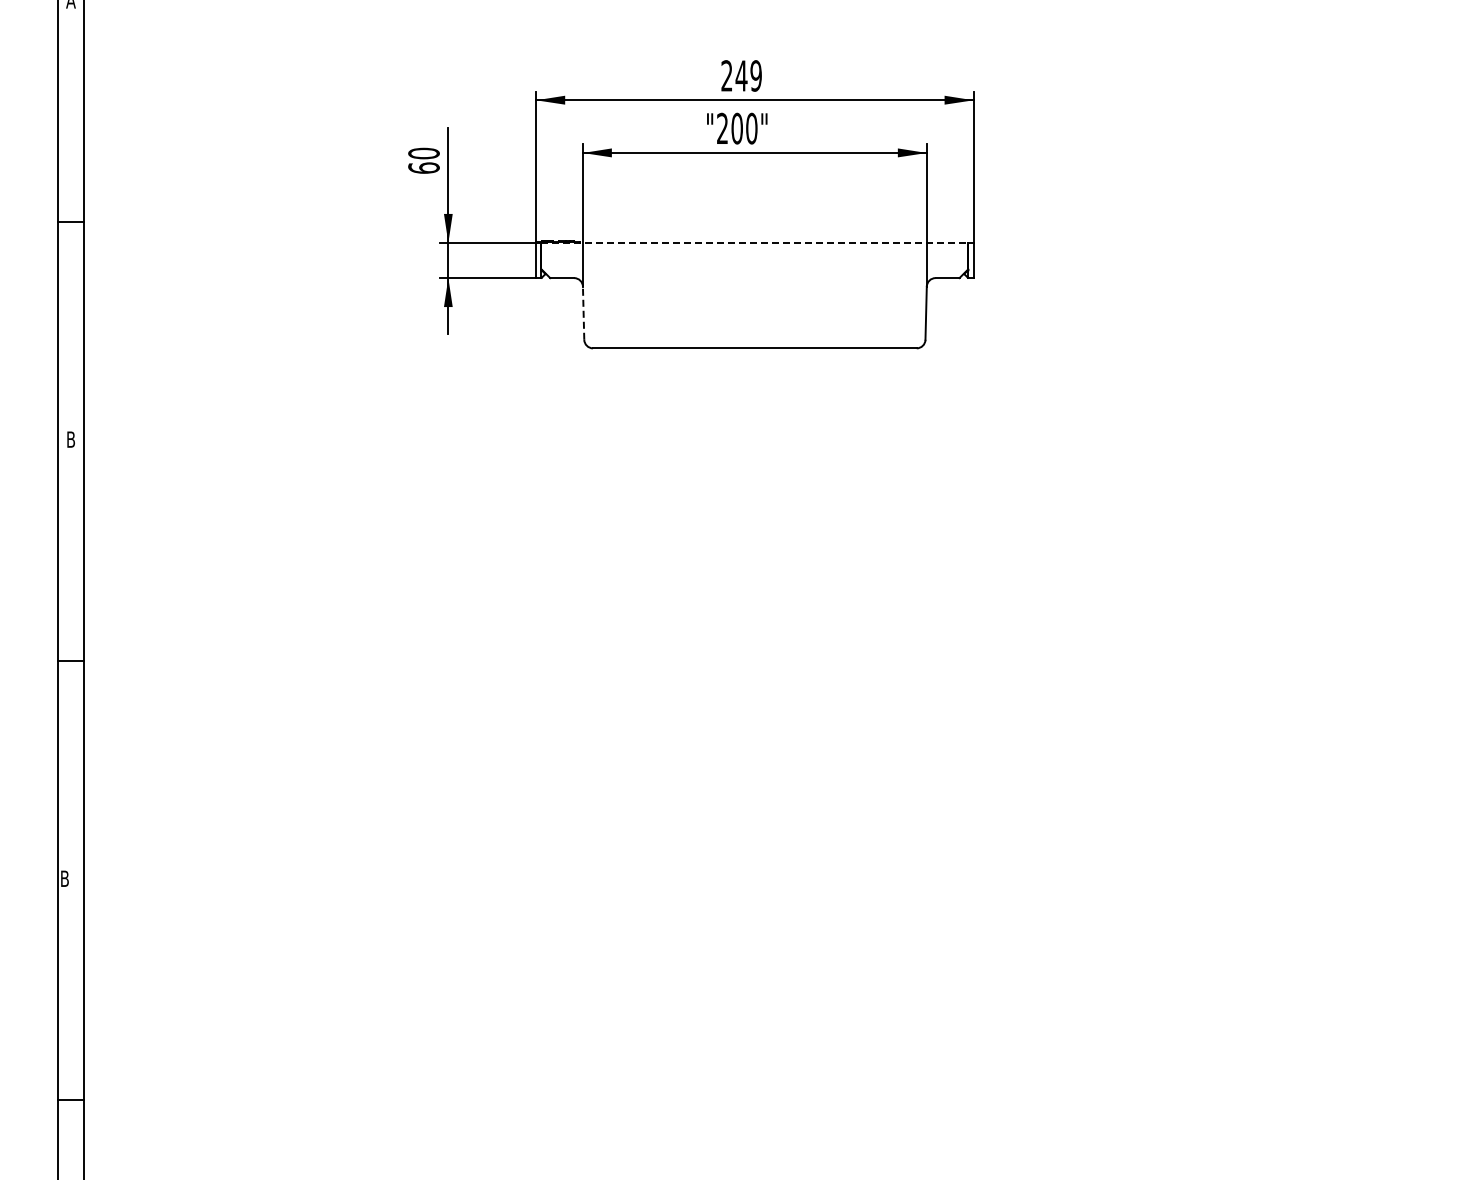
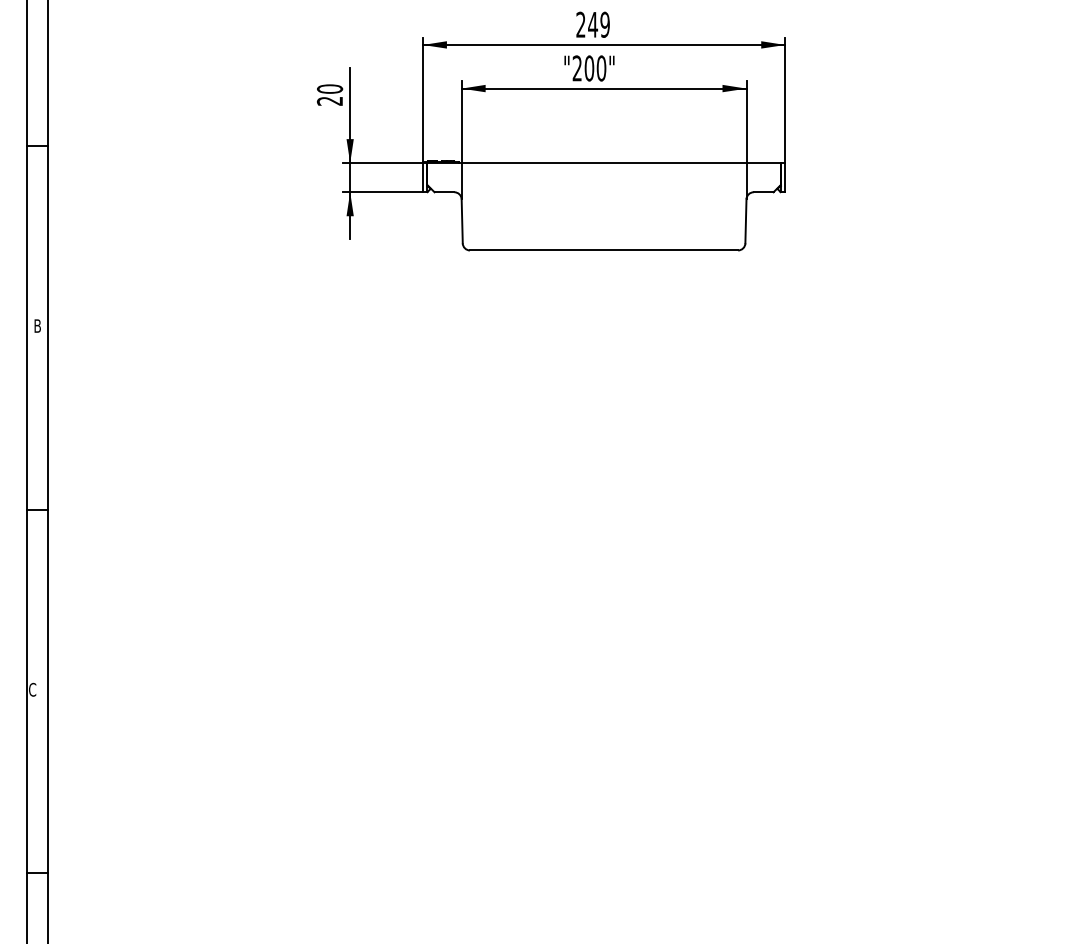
text: (423, 167) -> (329, 100), 60 -> 20
line: (755, 242) -> (604, 162), dashed -> solid
line: (583, 313) -> (462, 221), dashed -> solid
text: (64, 878) -> (32, 689), B -> C

